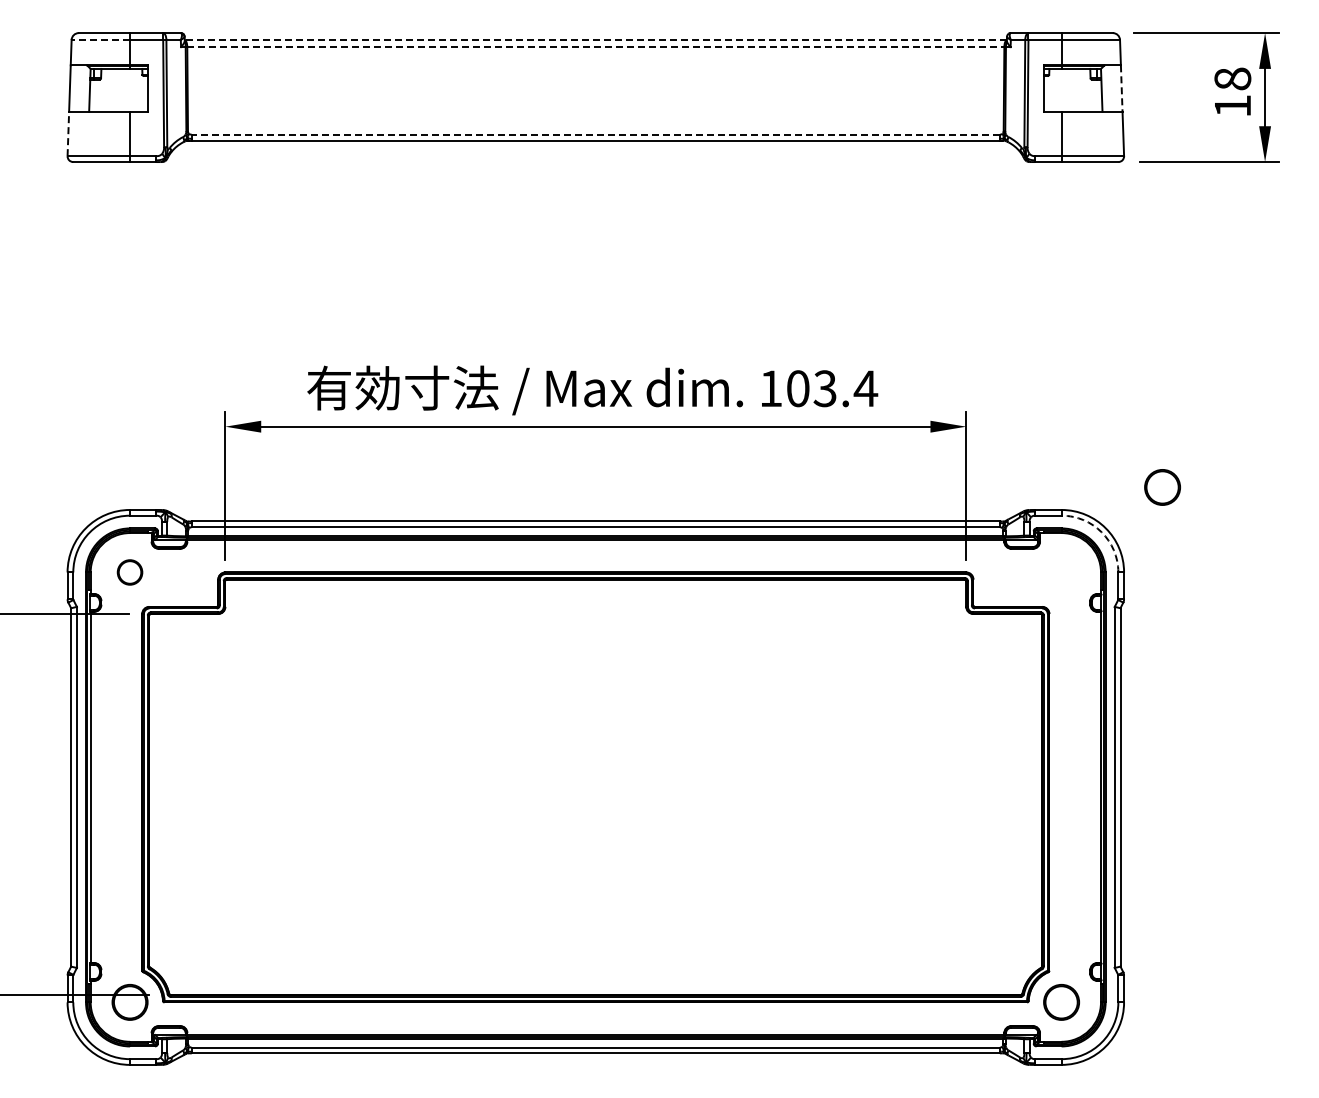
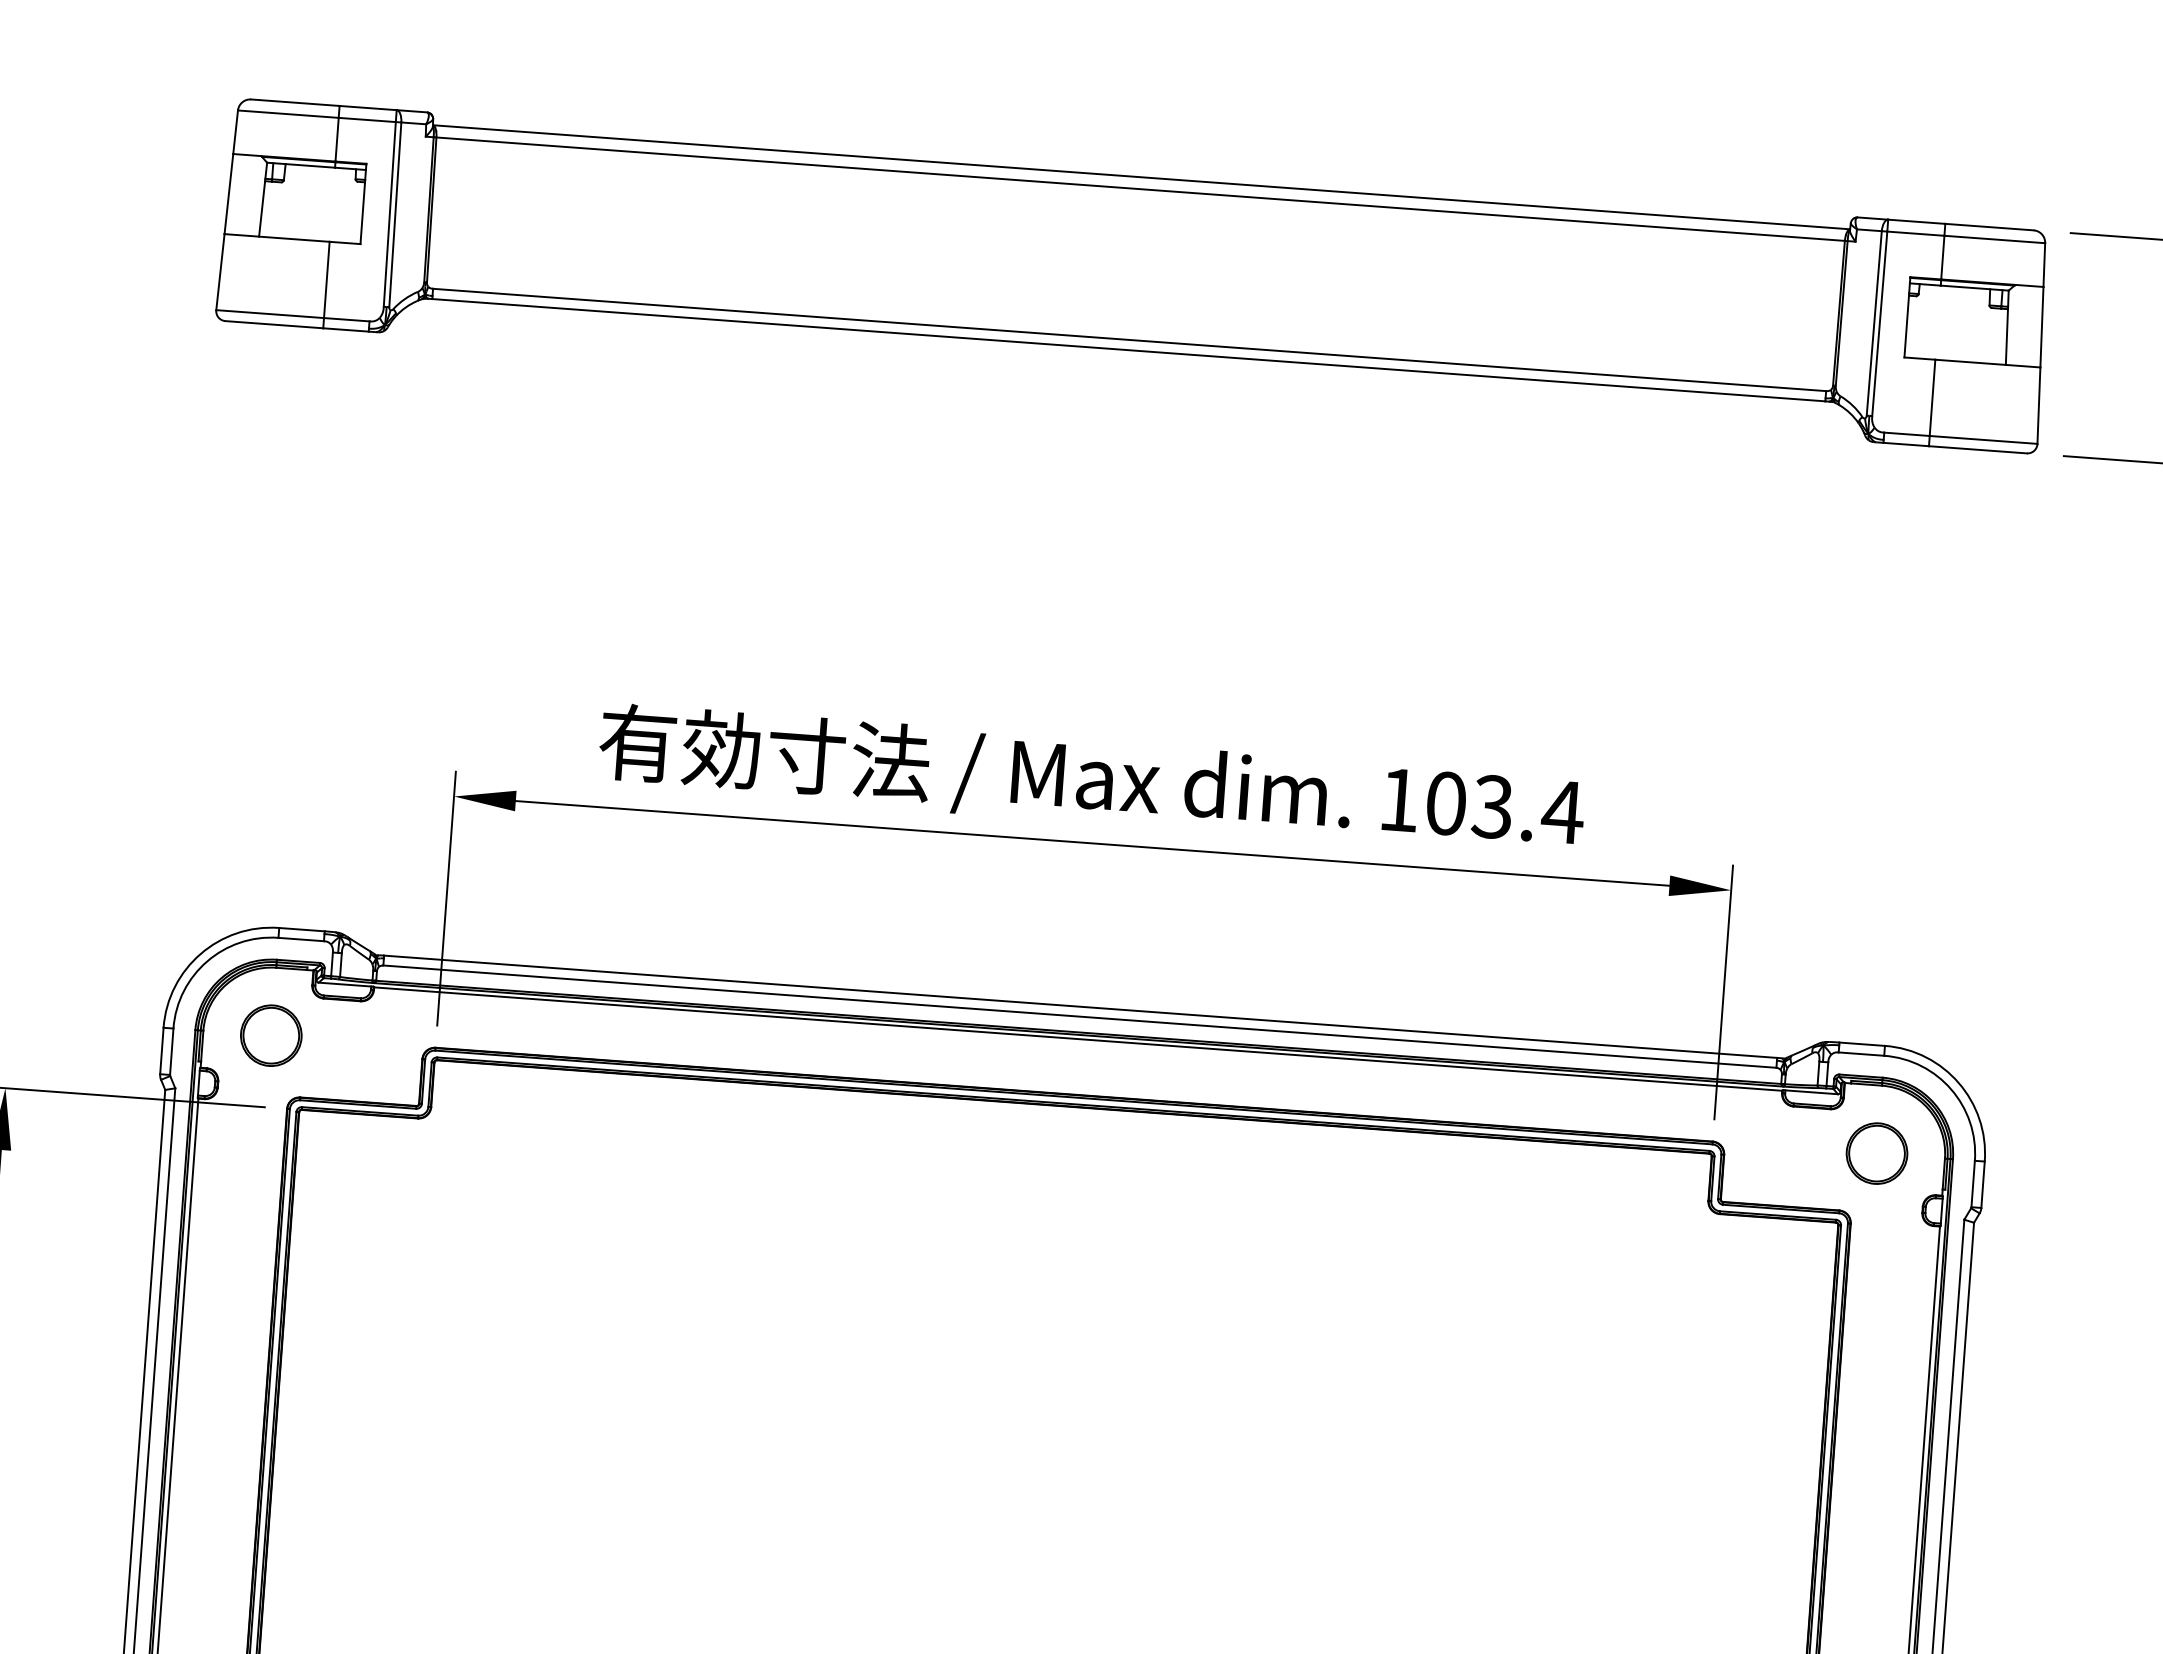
line: (100, 40) -> (287, 114), dashed -> solid
line: (595, 40) -> (1140, 177), dashed -> solid
line: (595, 47) -> (1140, 189), dashed -> solid
line: (1121, 89) -> (2041, 328), dashed -> solid
line: (68, 133) -> (220, 271), dashed -> solid
line: (595, 134) -> (1129, 339), dashed -> solid
circle: (1162, 487) -> (1876, 1153), moved
arc: (1101, 532) -> (1950, 1089), dashed -> solid
circle: (129, 572) -> (270, 1035), size x1.43

